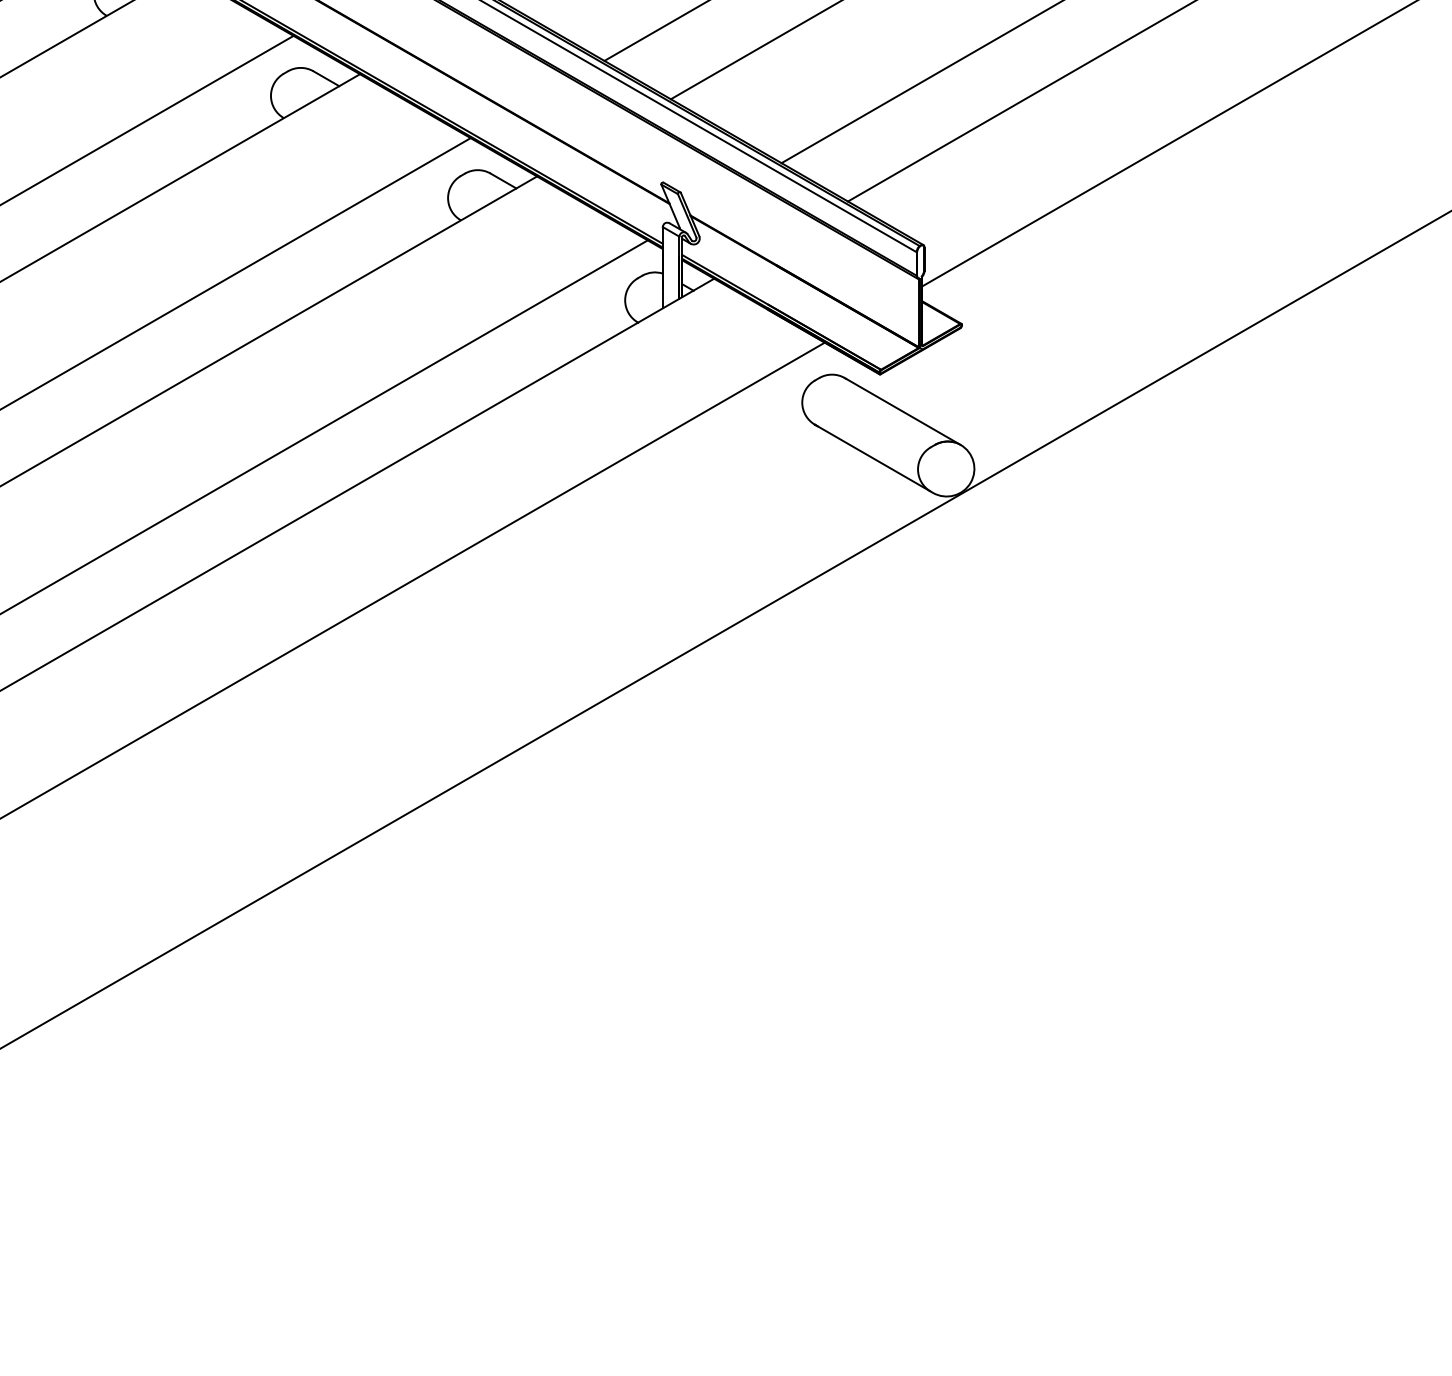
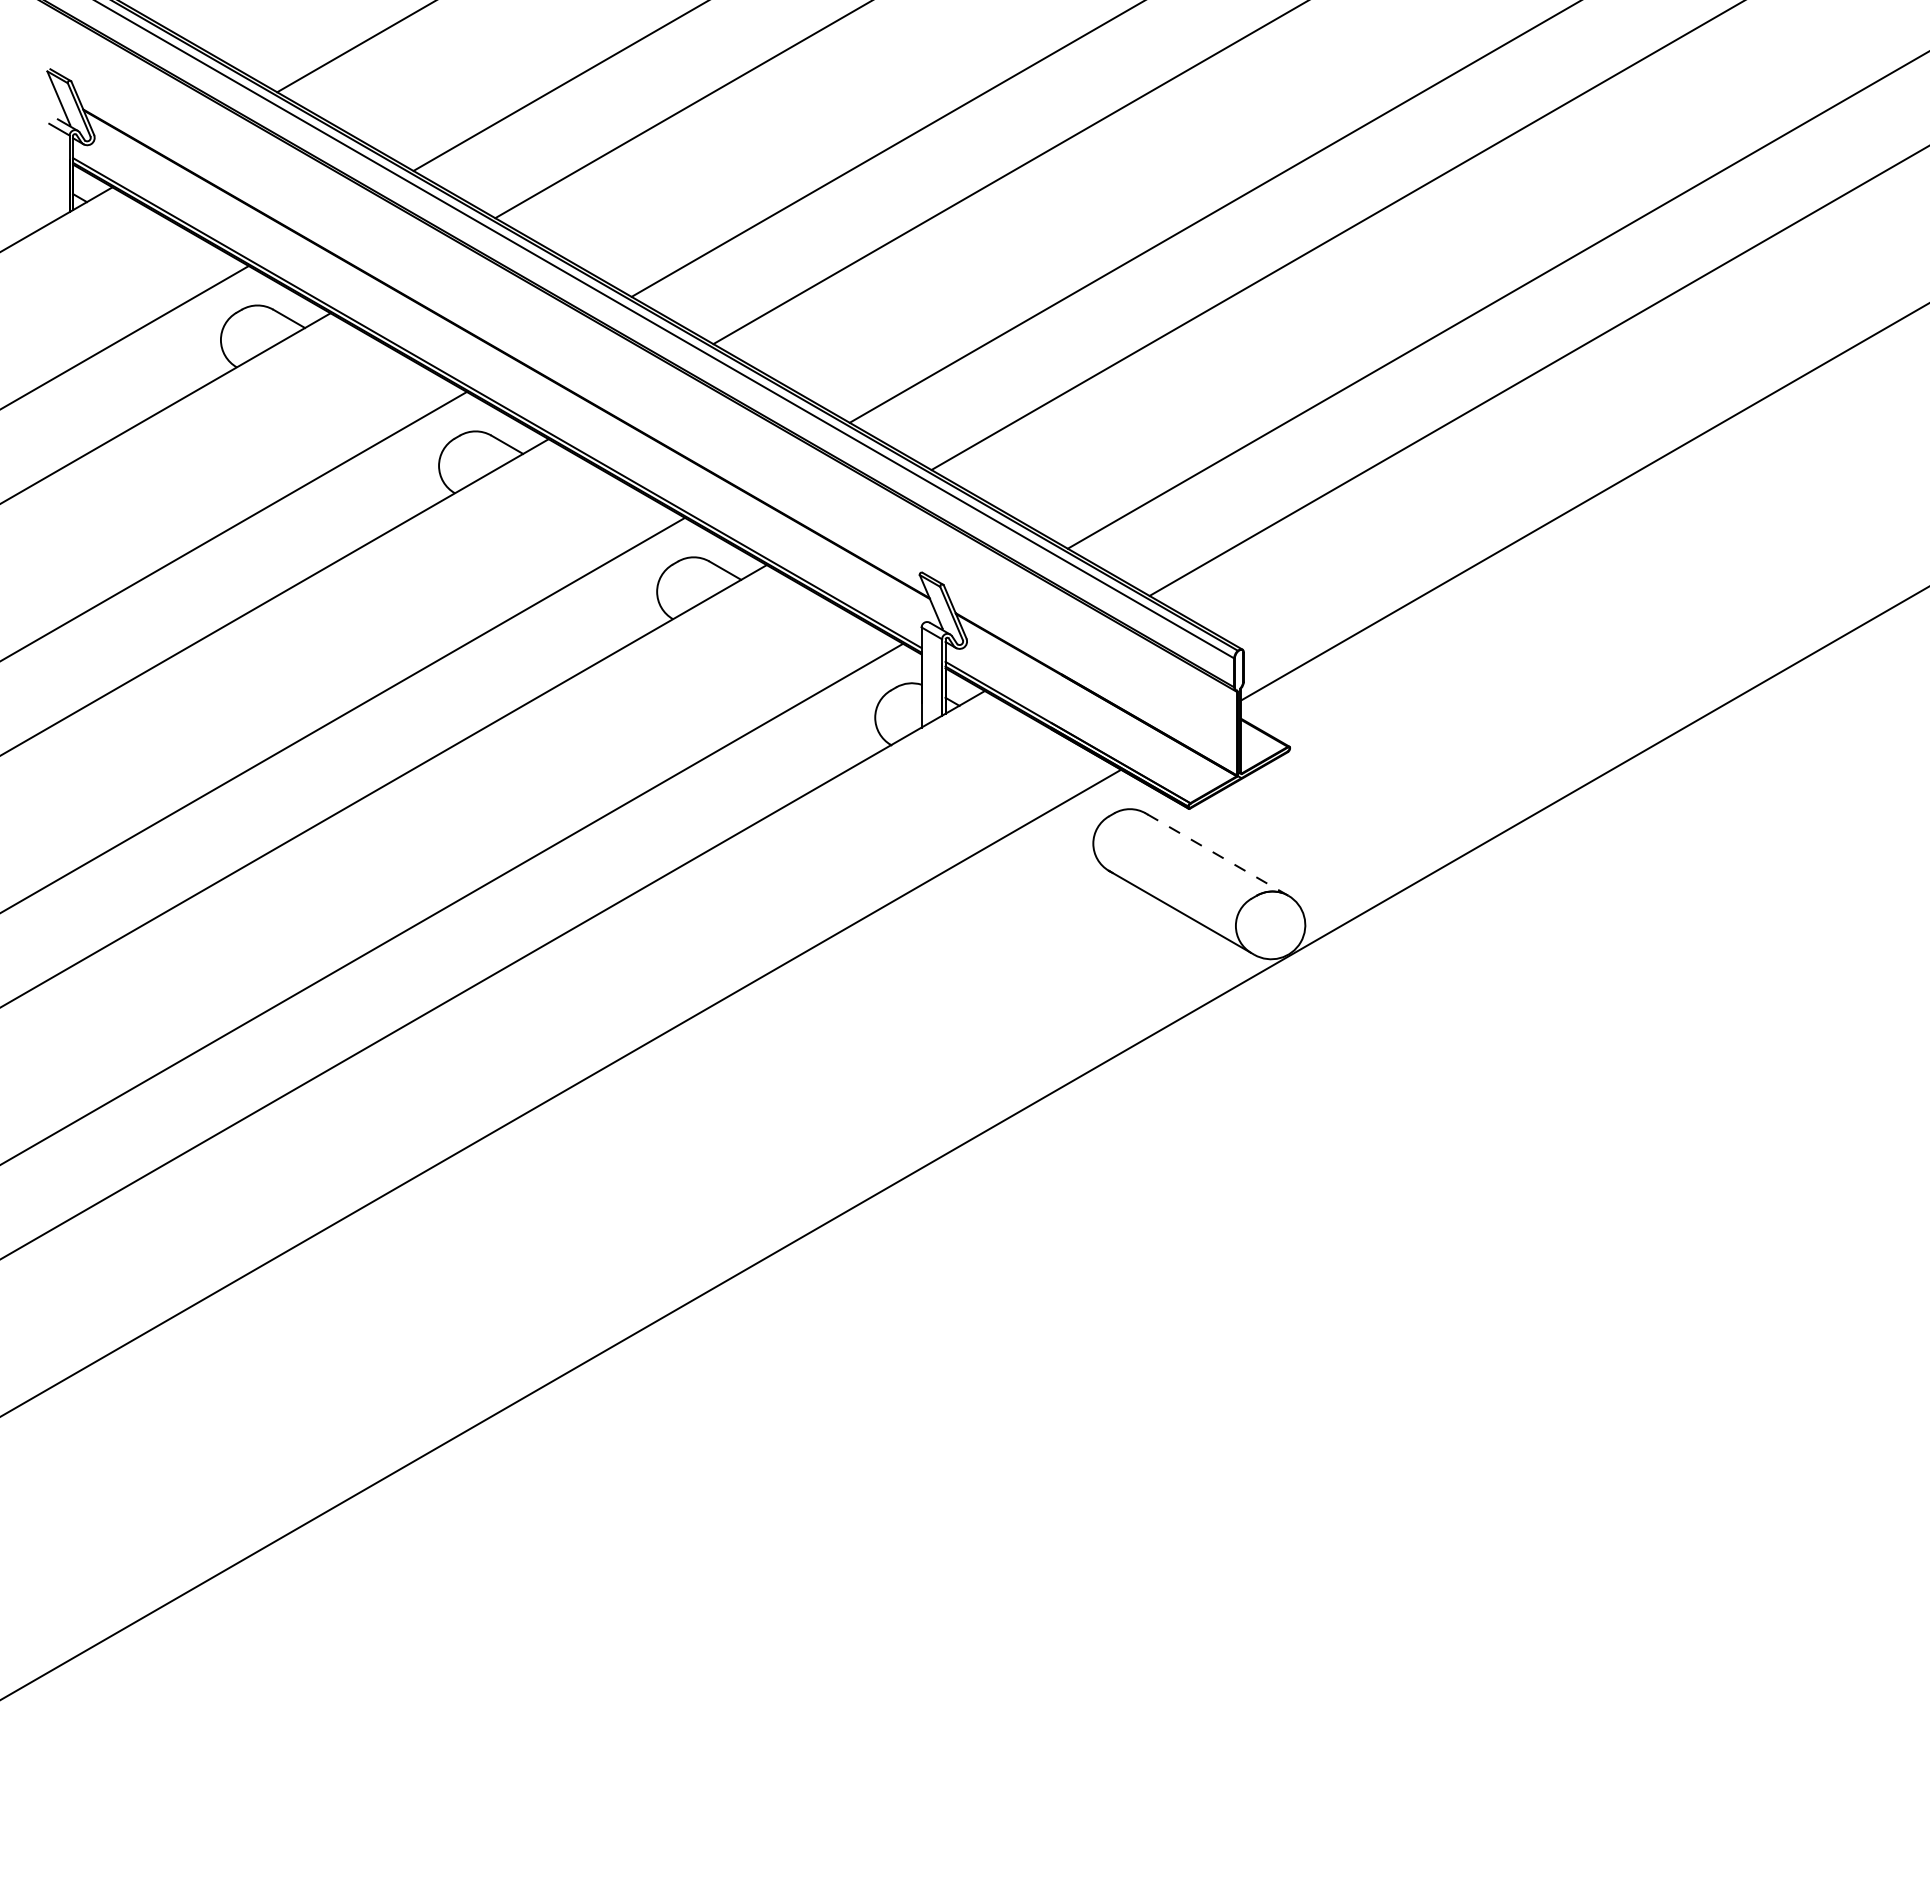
line: (903, 412) -> (1218, 855), solid -> dashed

